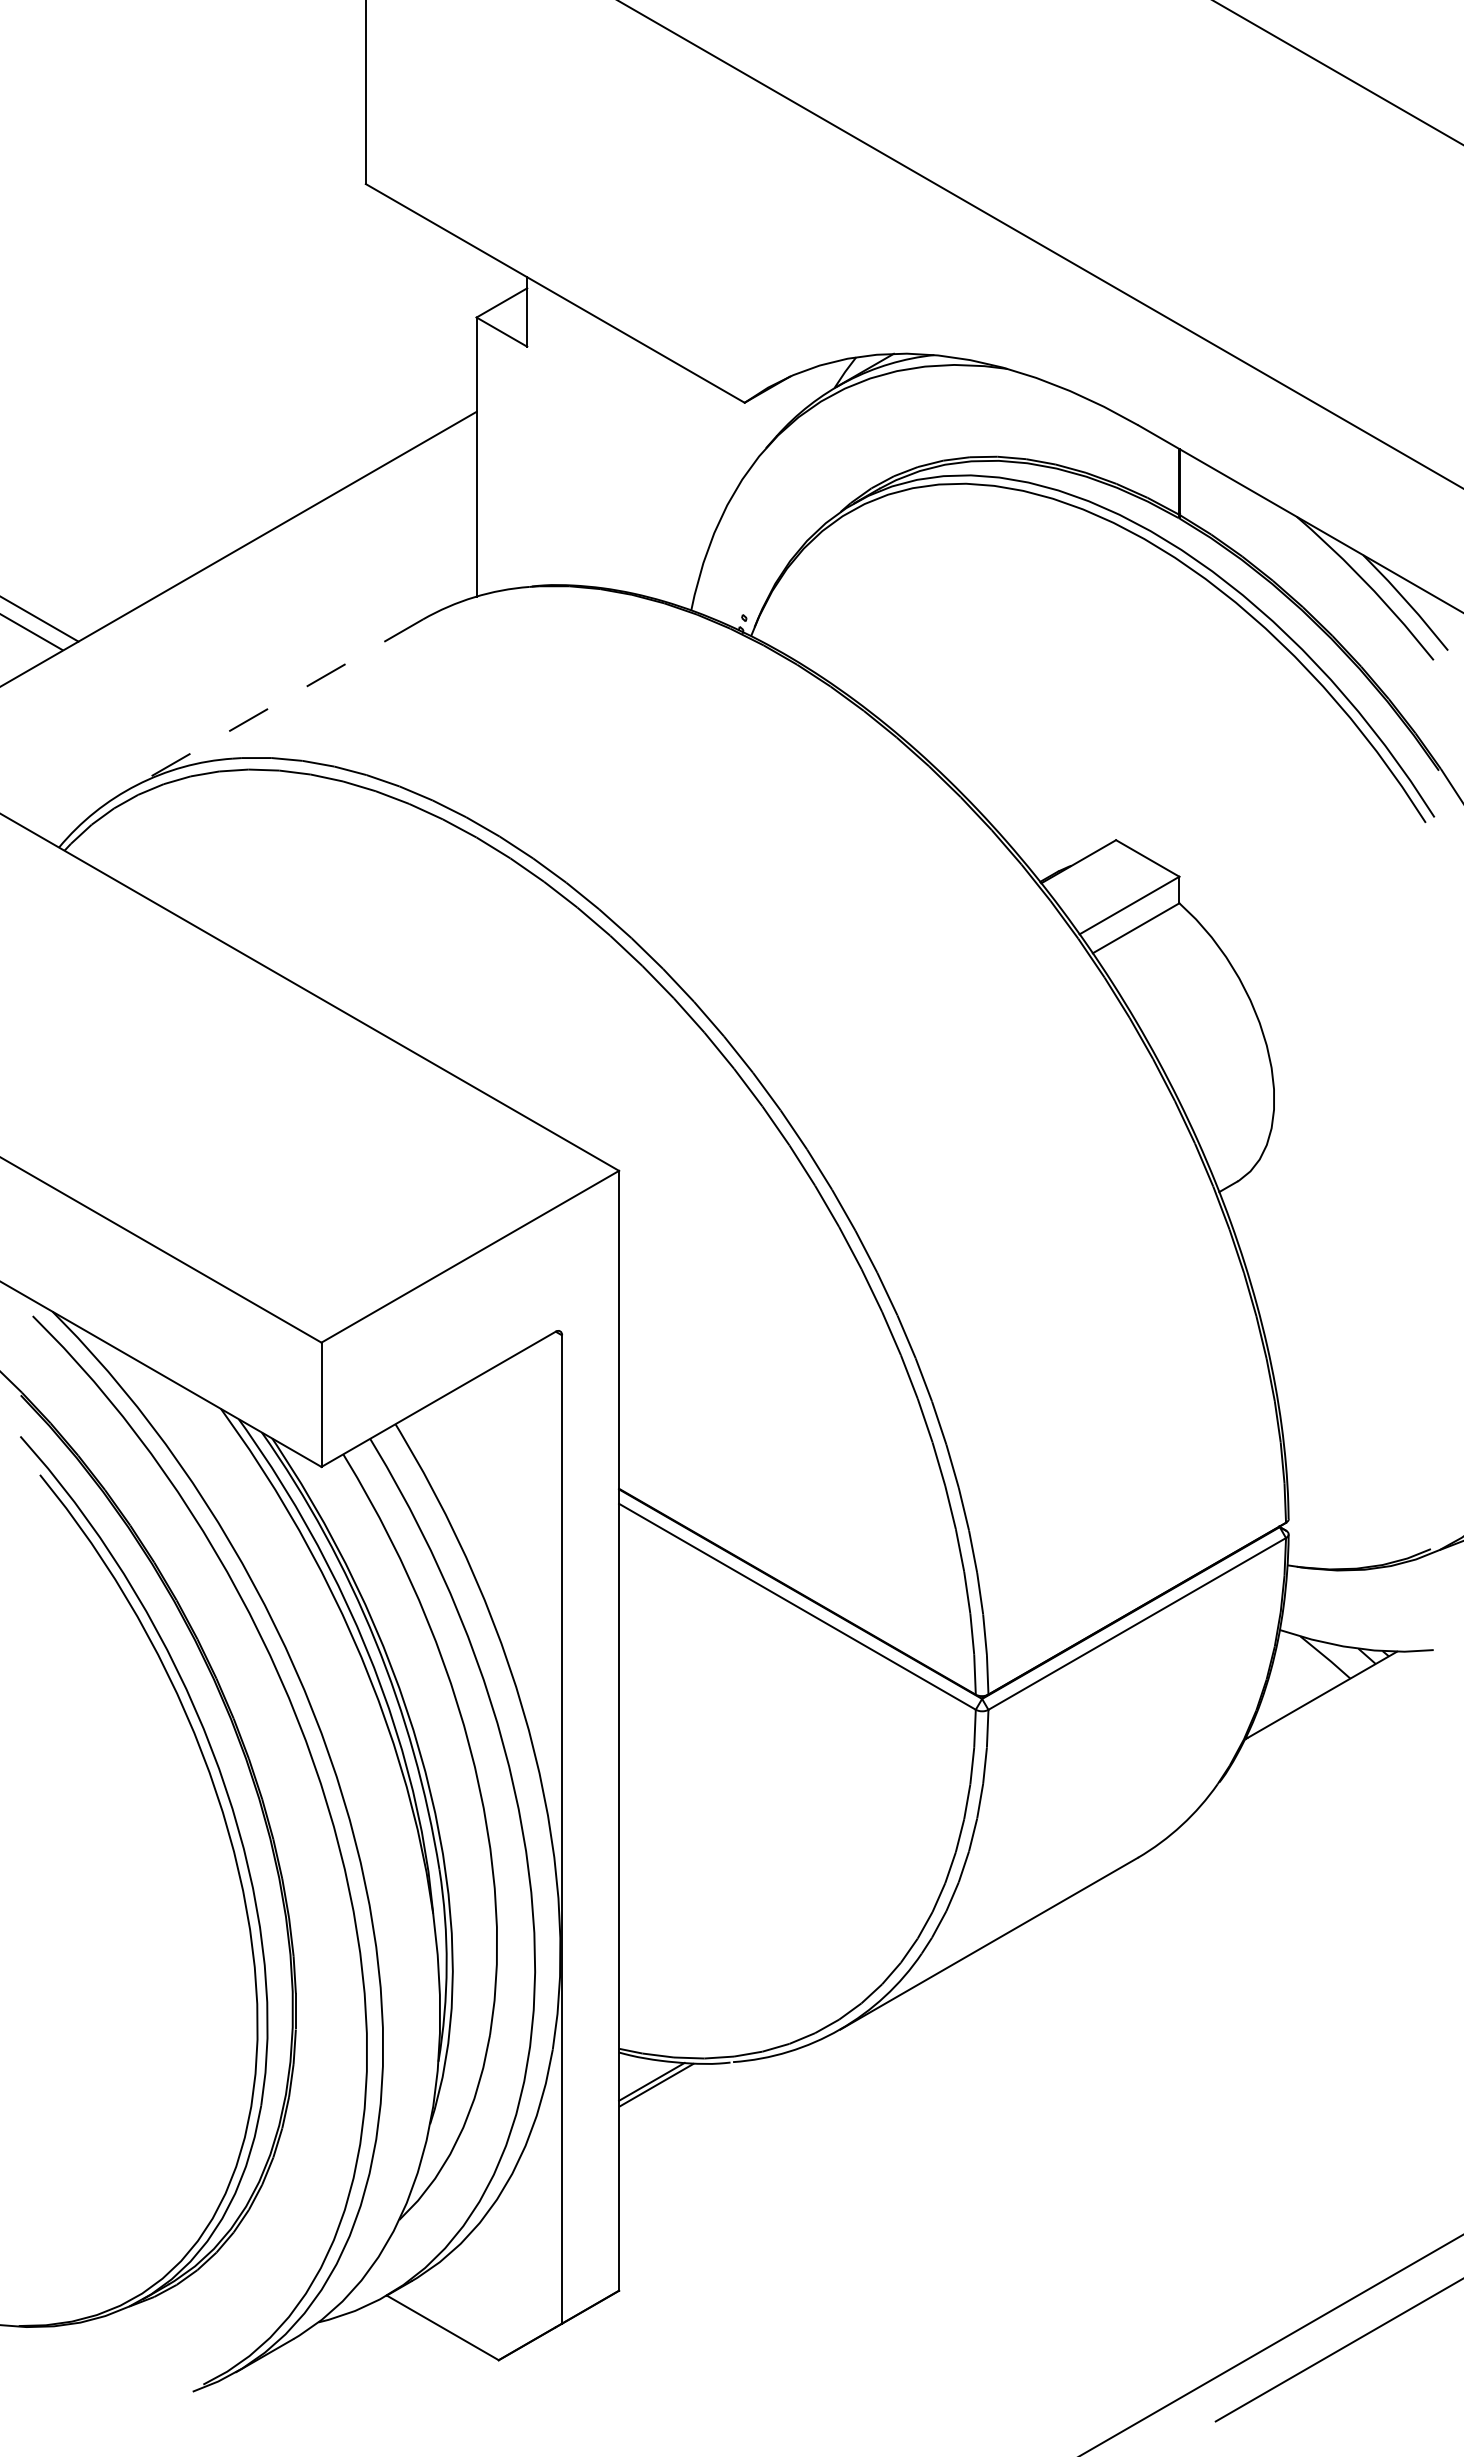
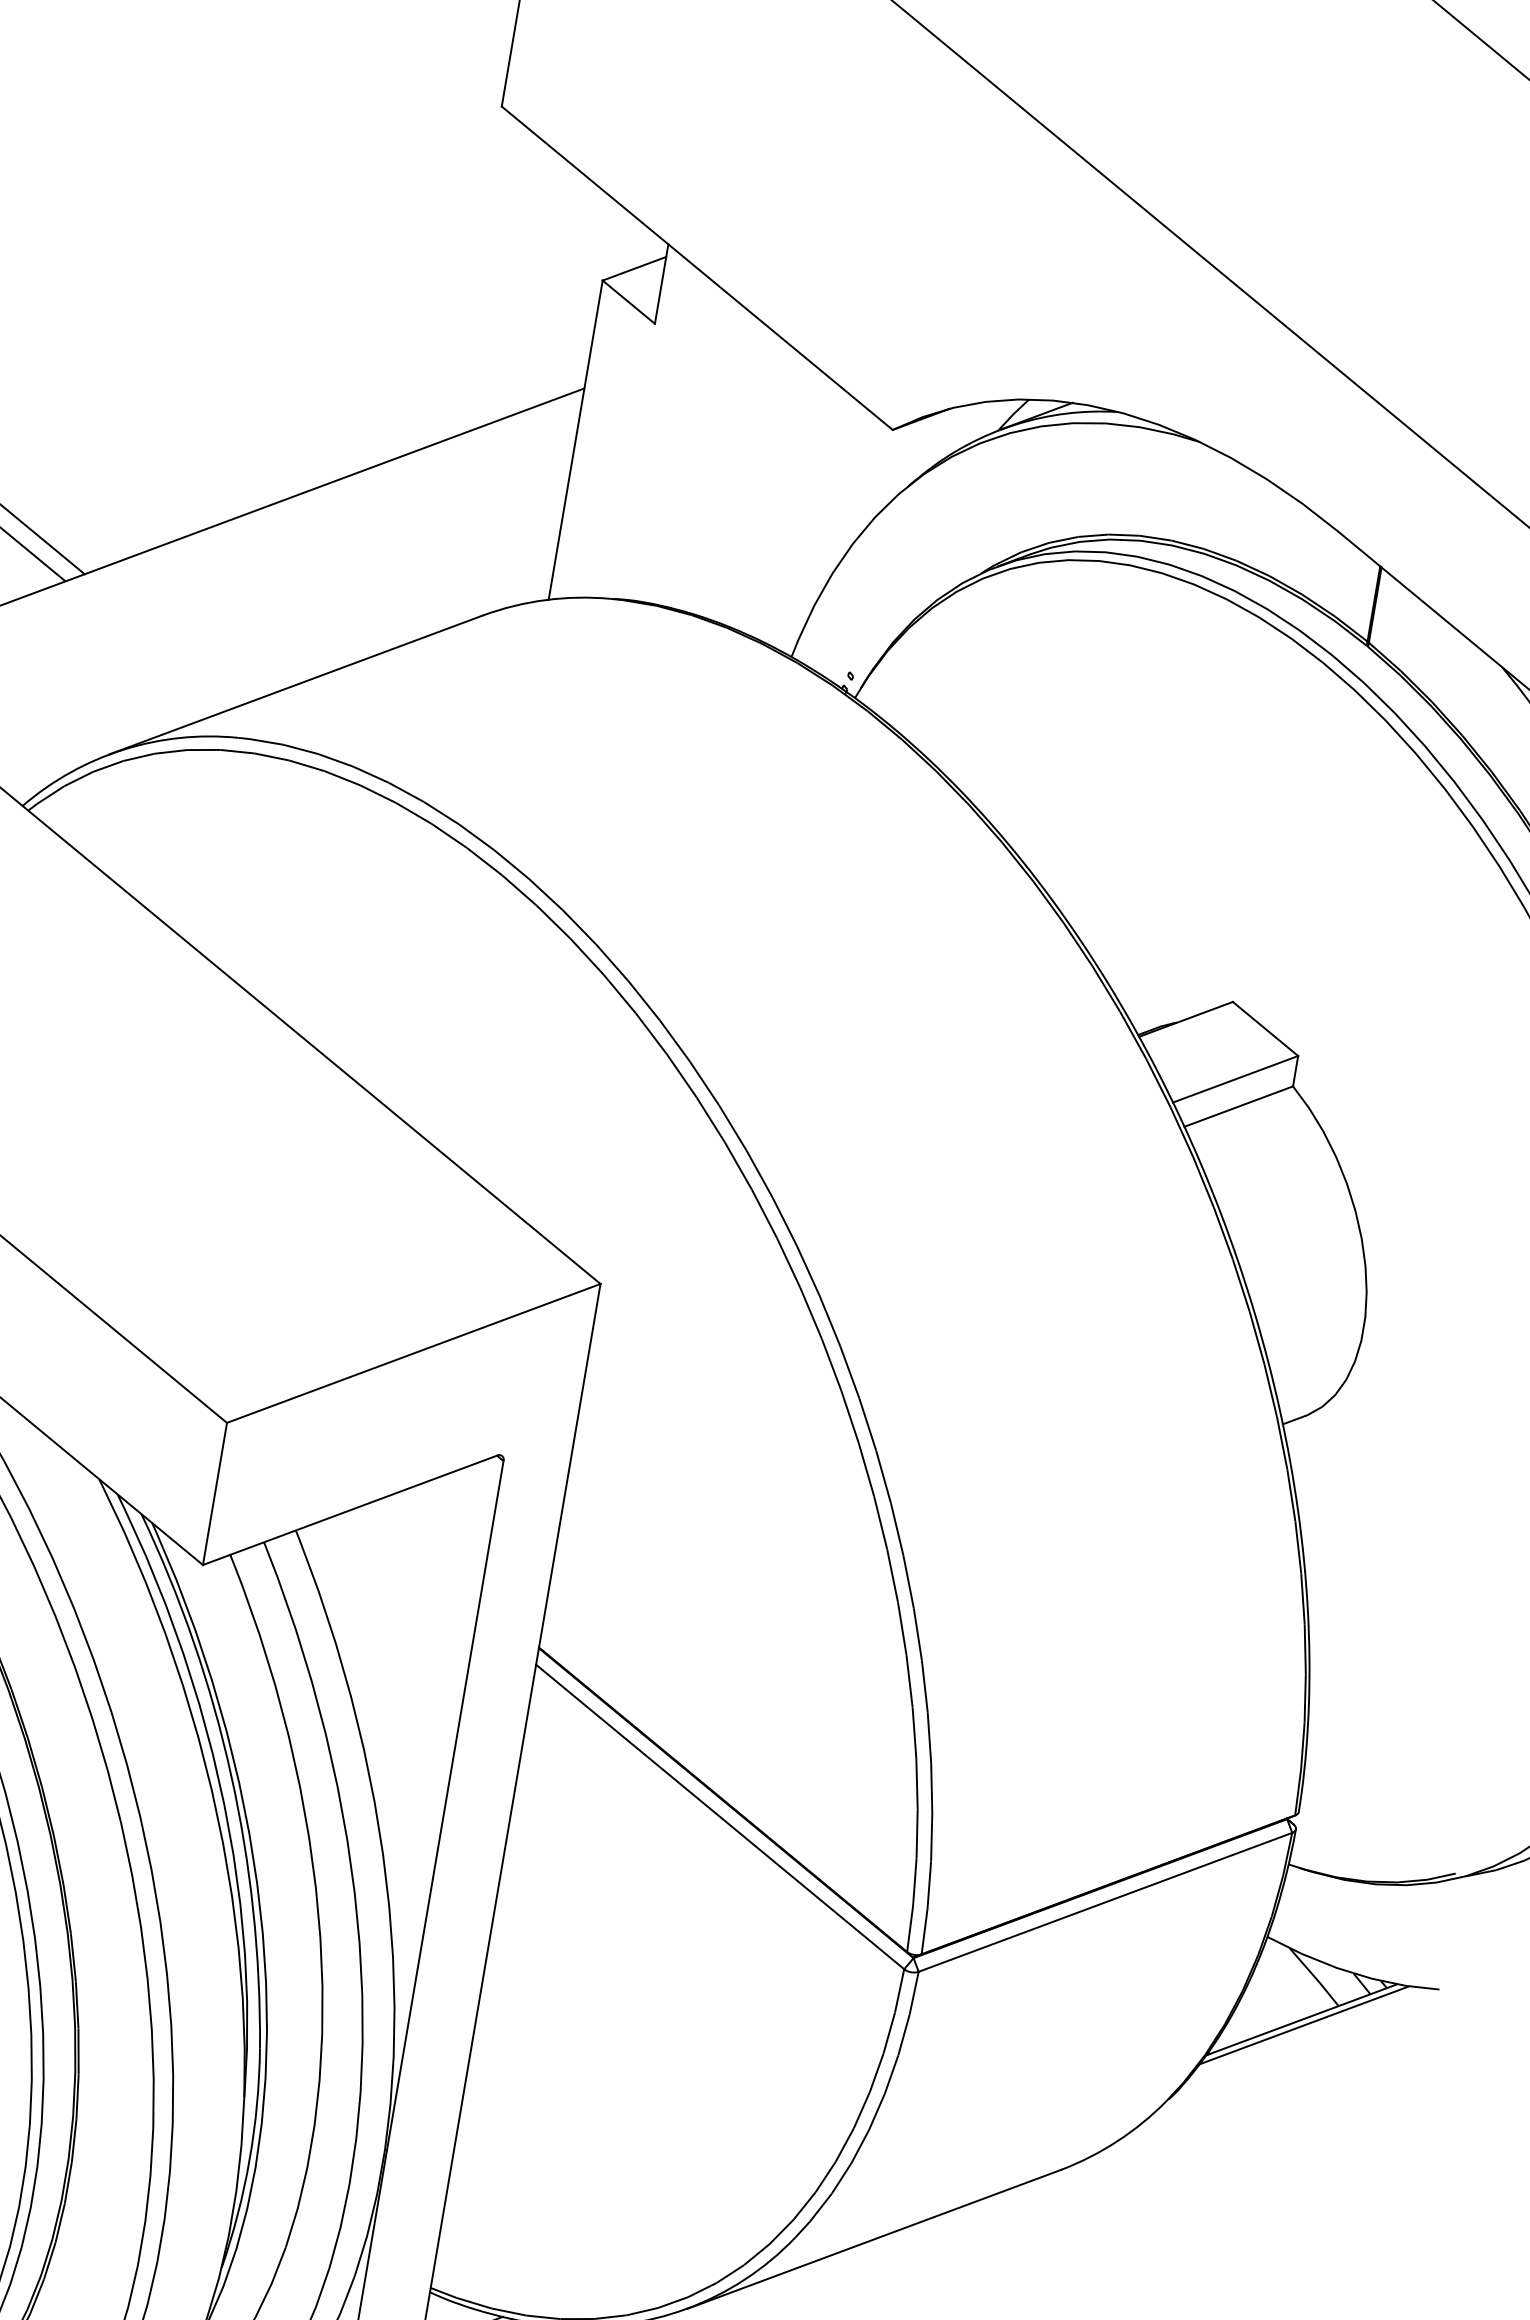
line: (274, 705) -> (296, 685), dashed -> solid
line: (1323, 1699) -> (1303, 2024), added

